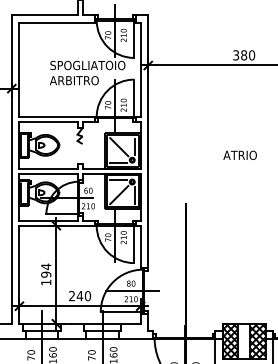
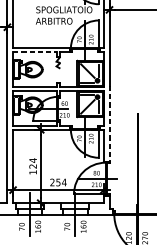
line: (48, 122) -> (34, 52), solid -> dashed
line: (148, 217) -> (109, 123), solid -> dashed
text: (46, 274) -> (33, 166), 194 -> 124
text: (83, 296) -> (61, 182), 240 -> 254

